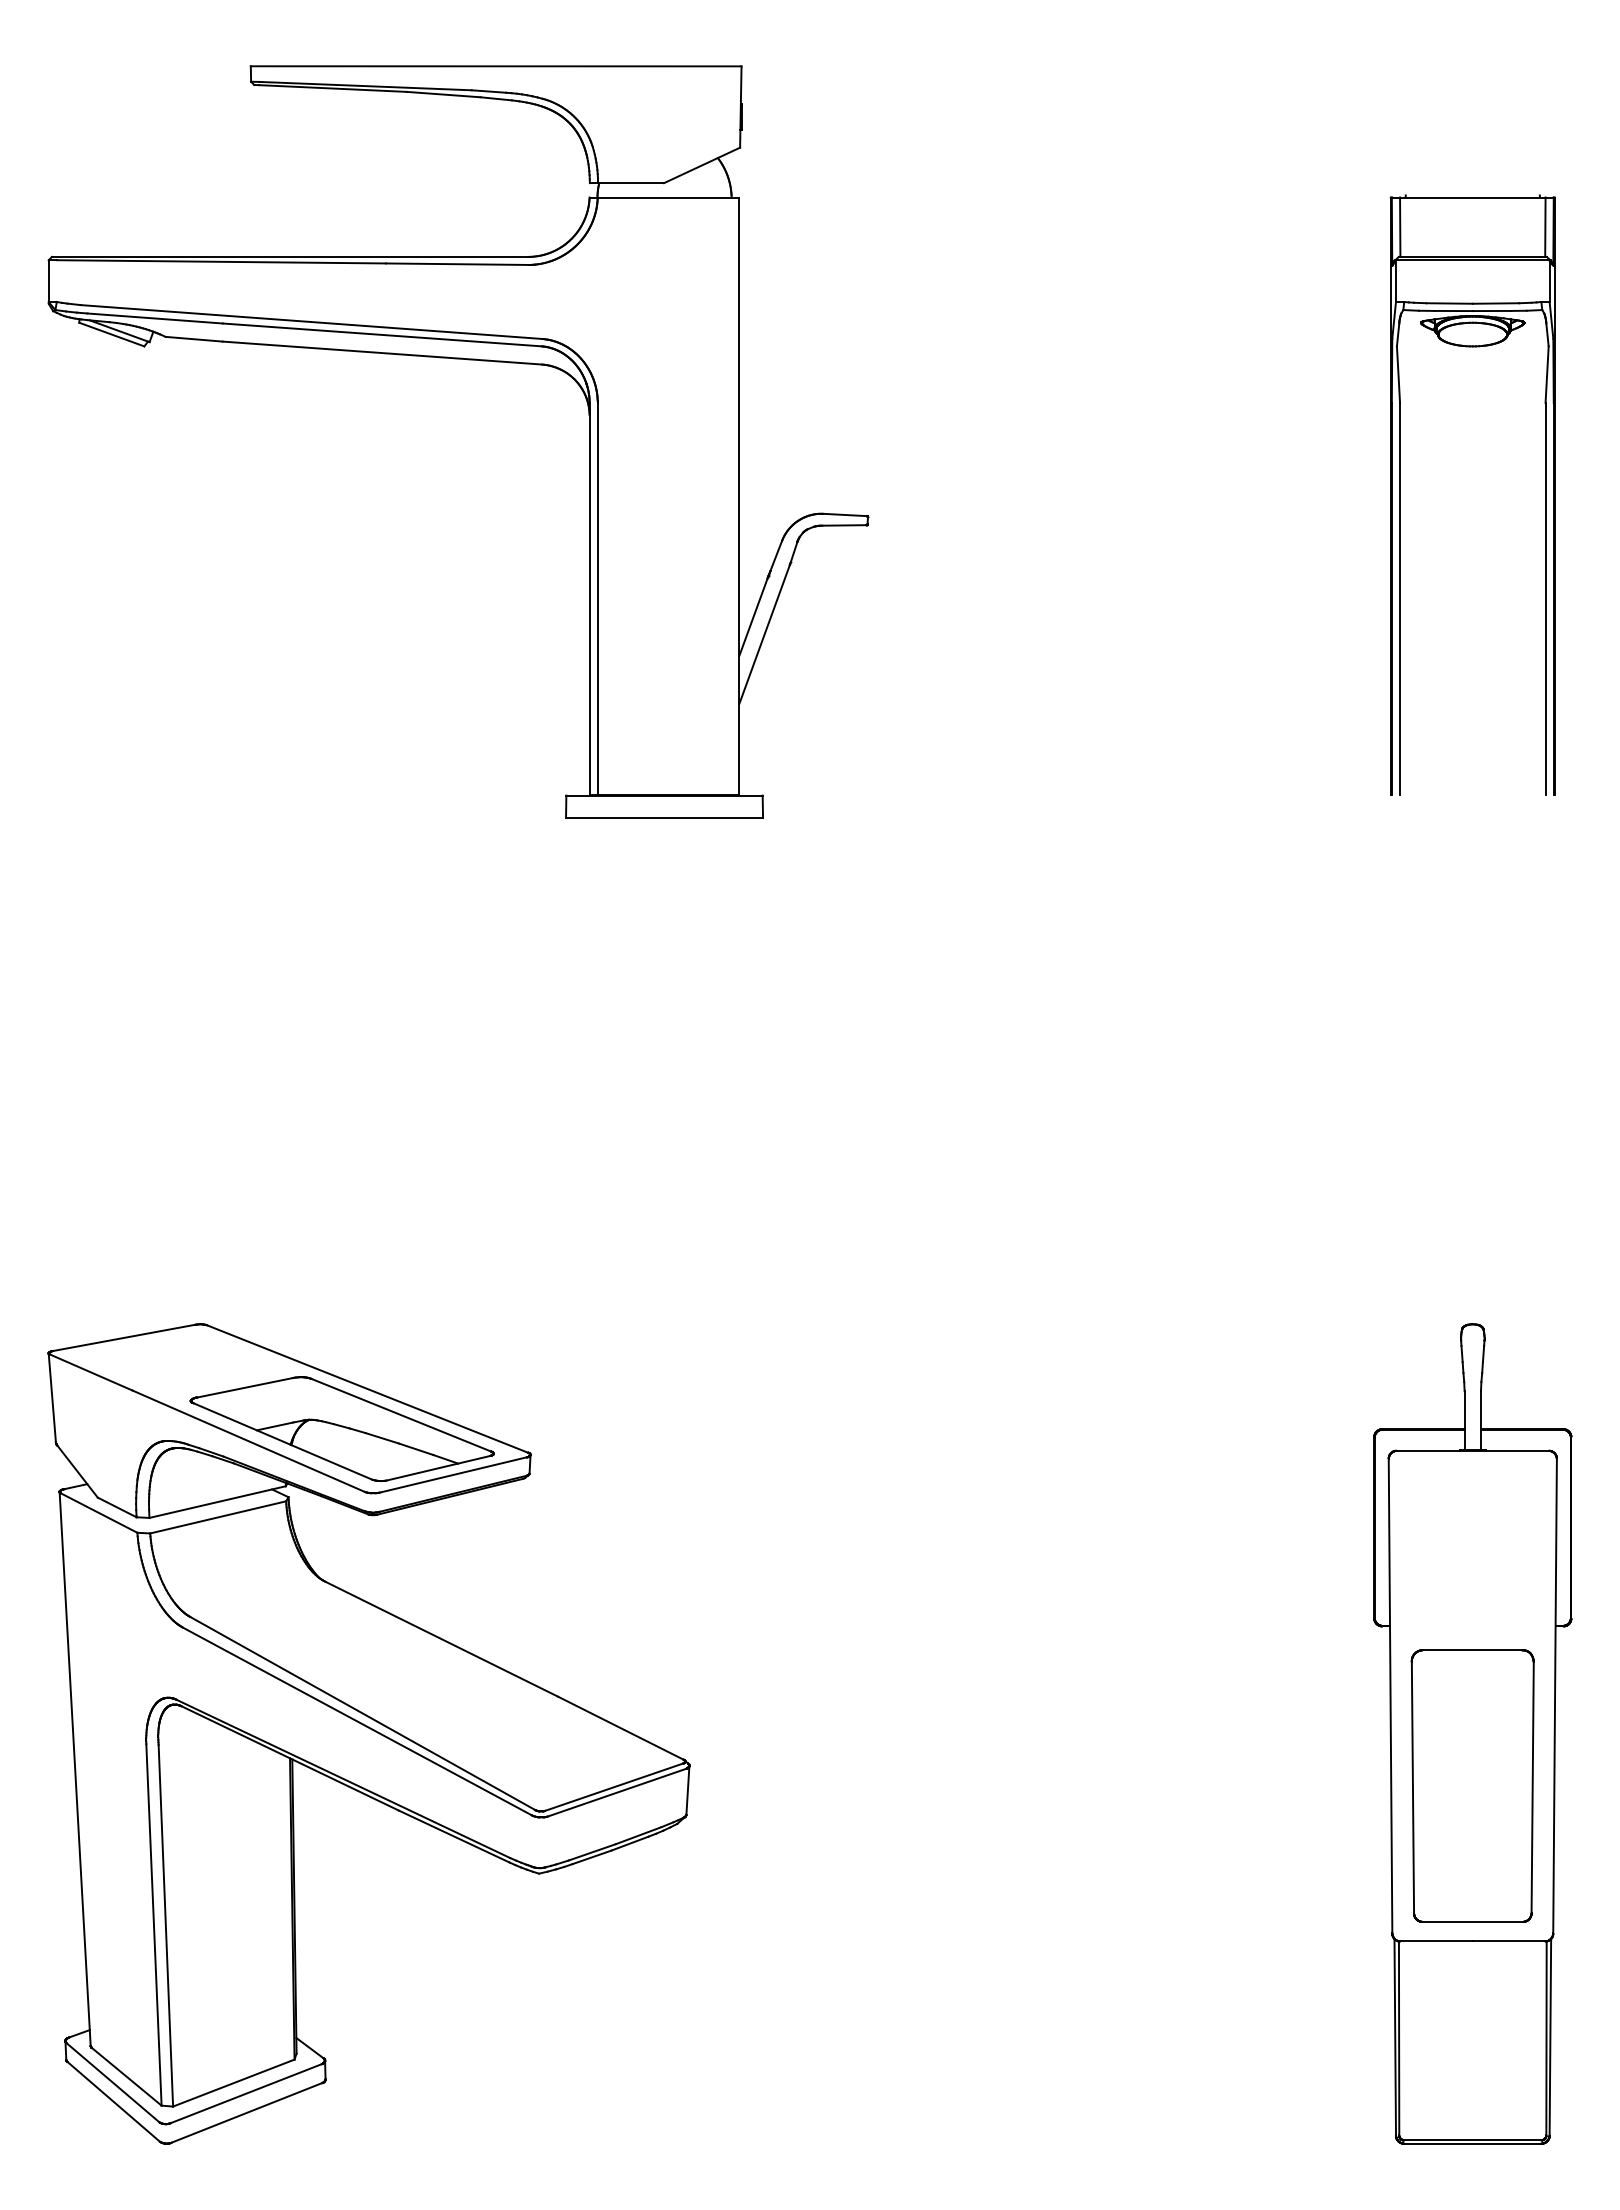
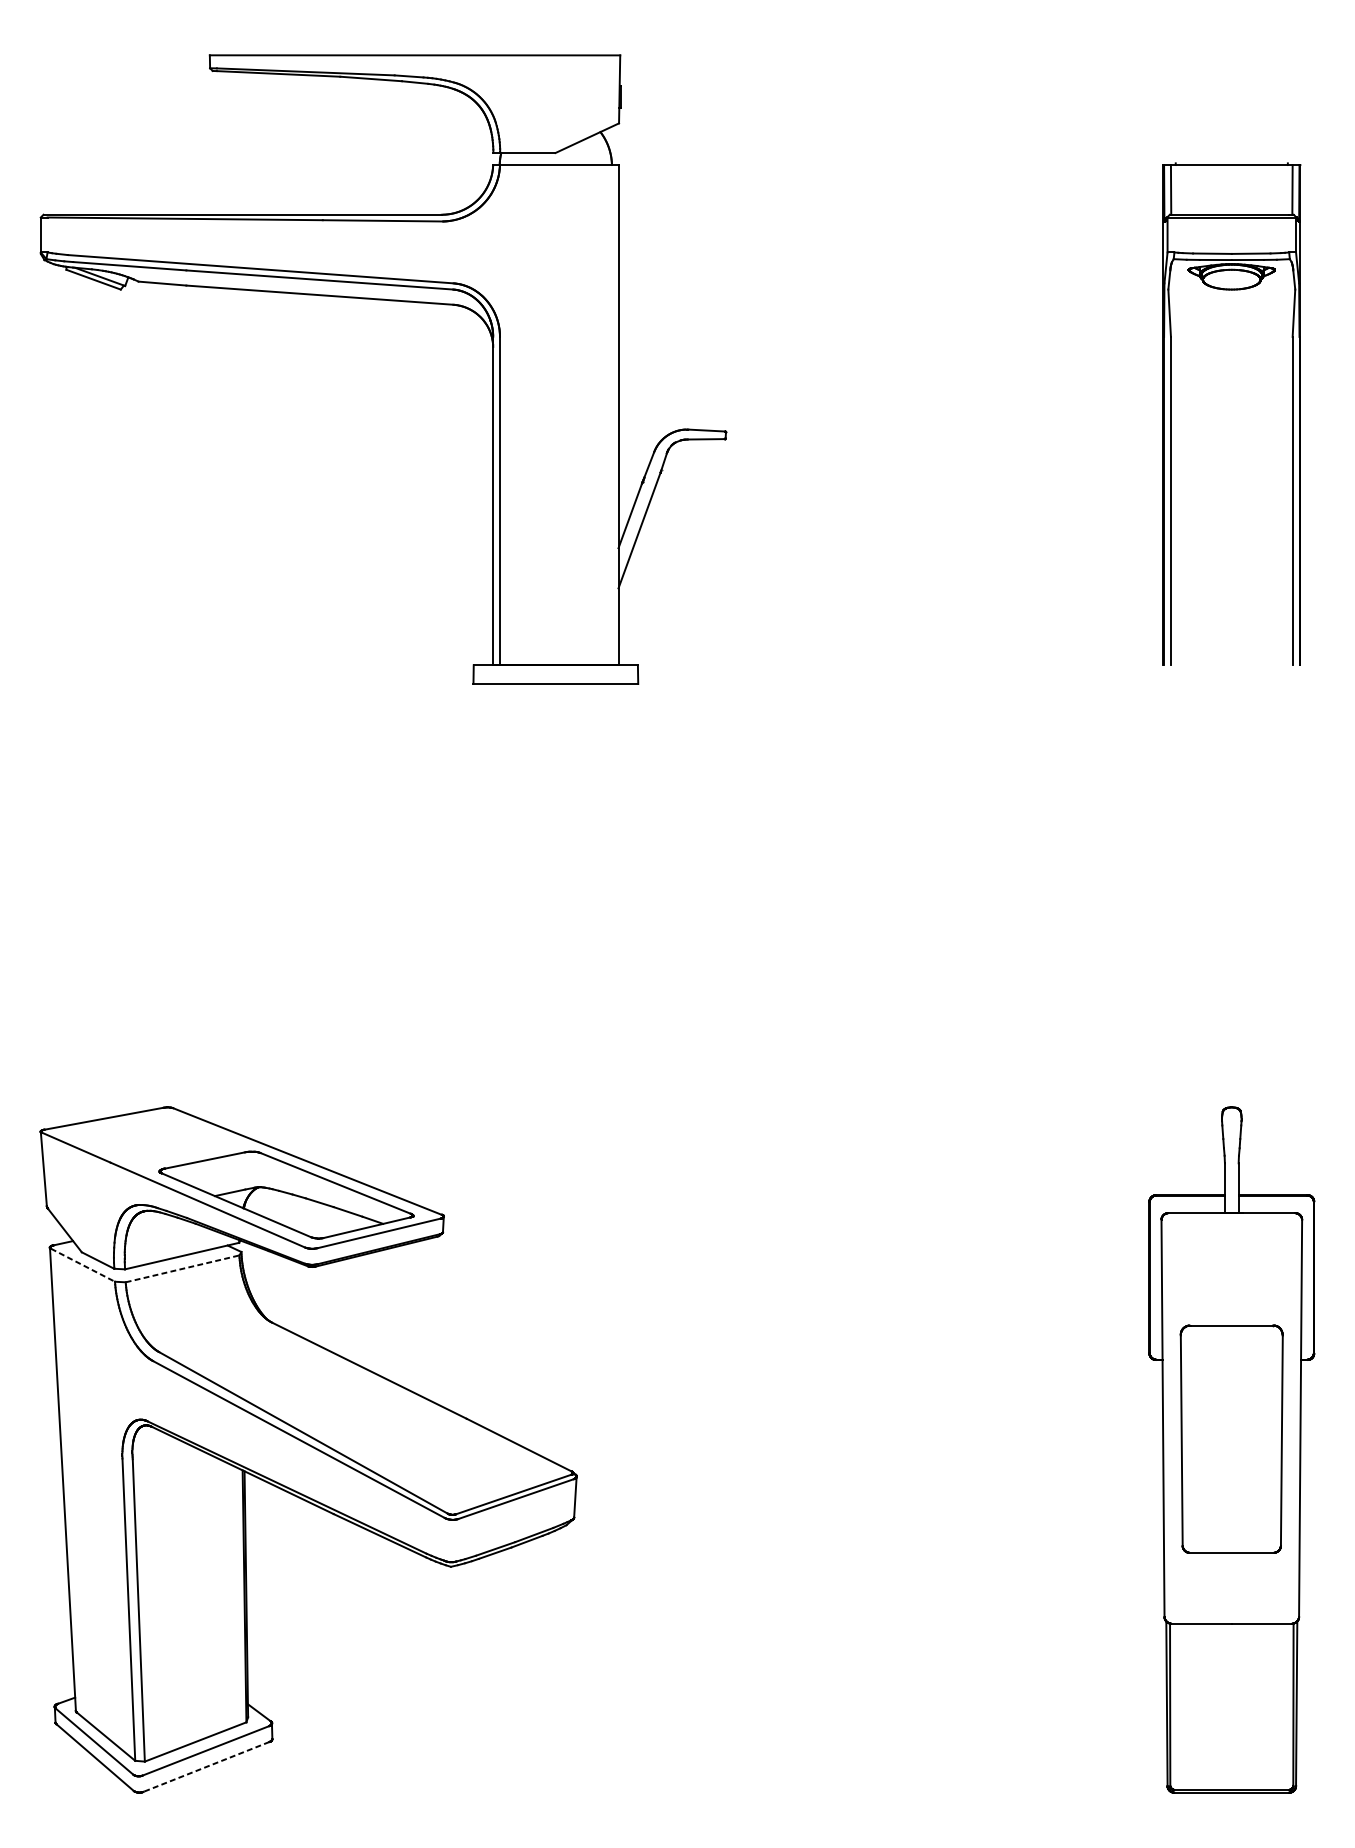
line: (99, 1513) -> (83, 1265), solid -> dashed
line: (218, 1517) -> (182, 1268), solid -> dashed
part: (1472, 1785) -> (1231, 1438), moved
line: (246, 2113) -> (206, 1767), solid -> dashed

